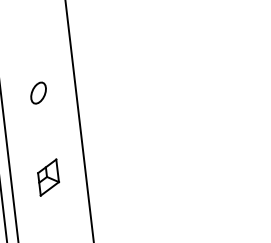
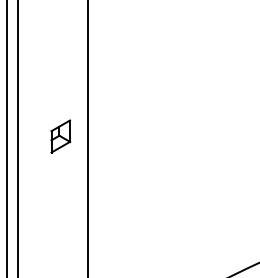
part: (38, 92) -> (52, 69), removed
part: (48, 177) -> (60, 136), moved

